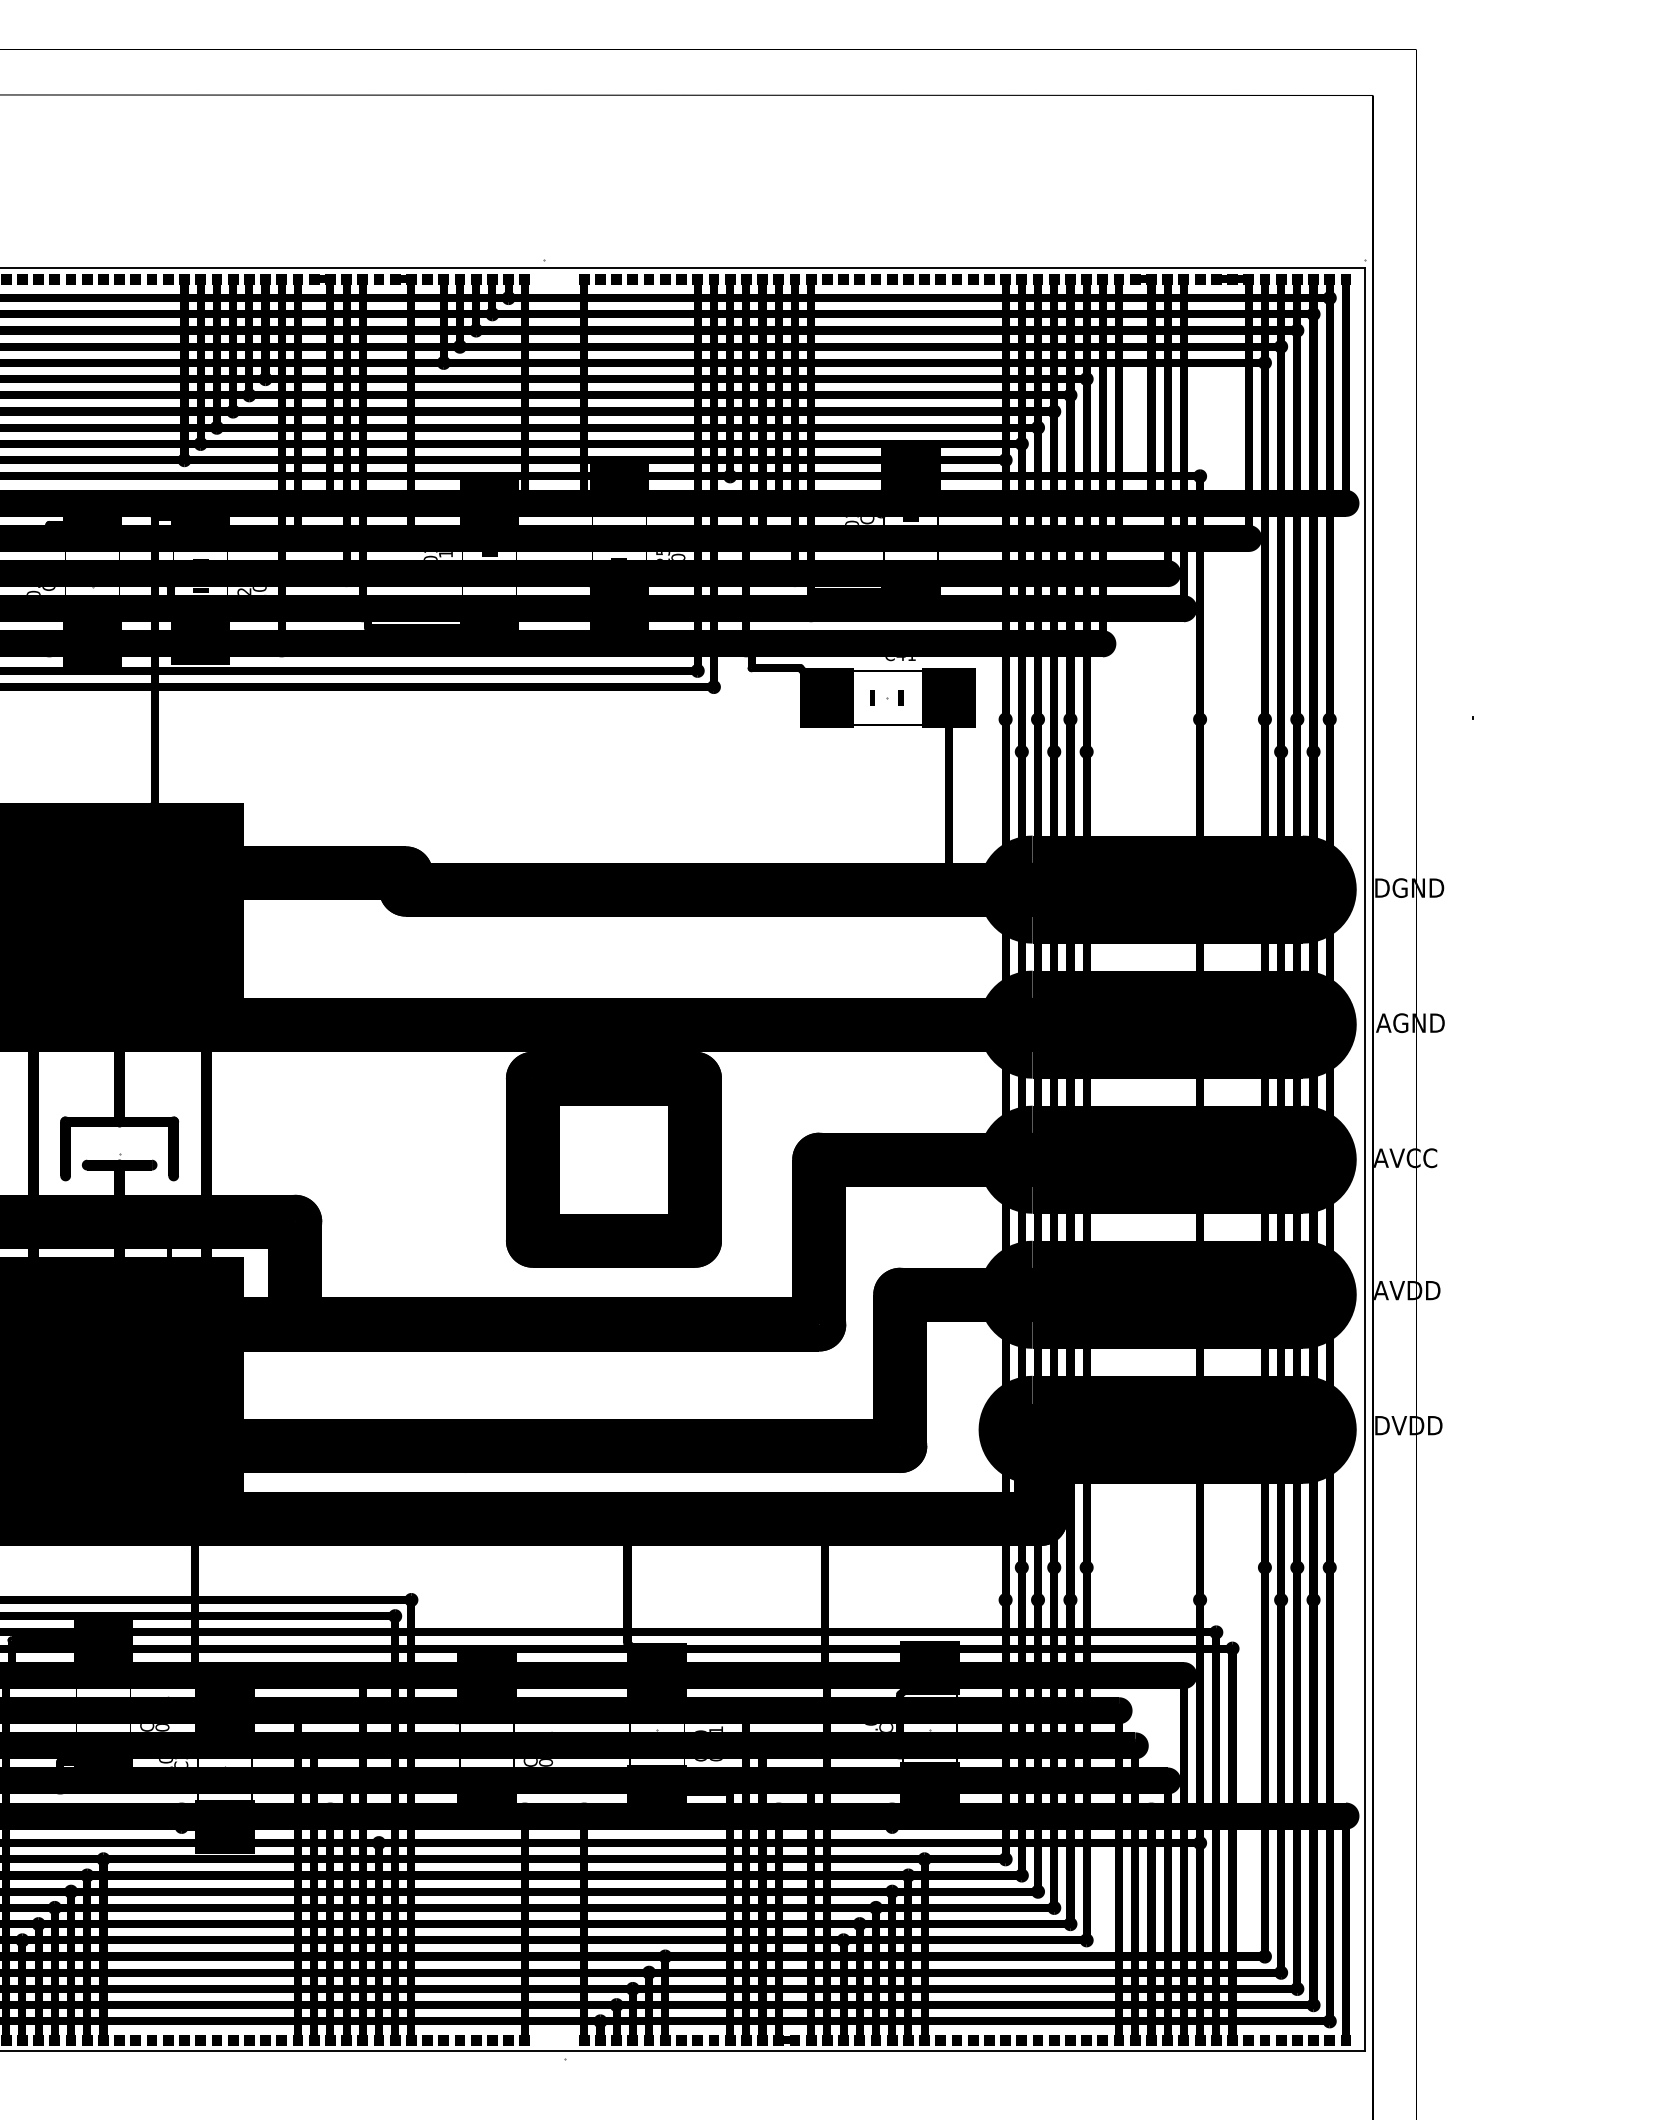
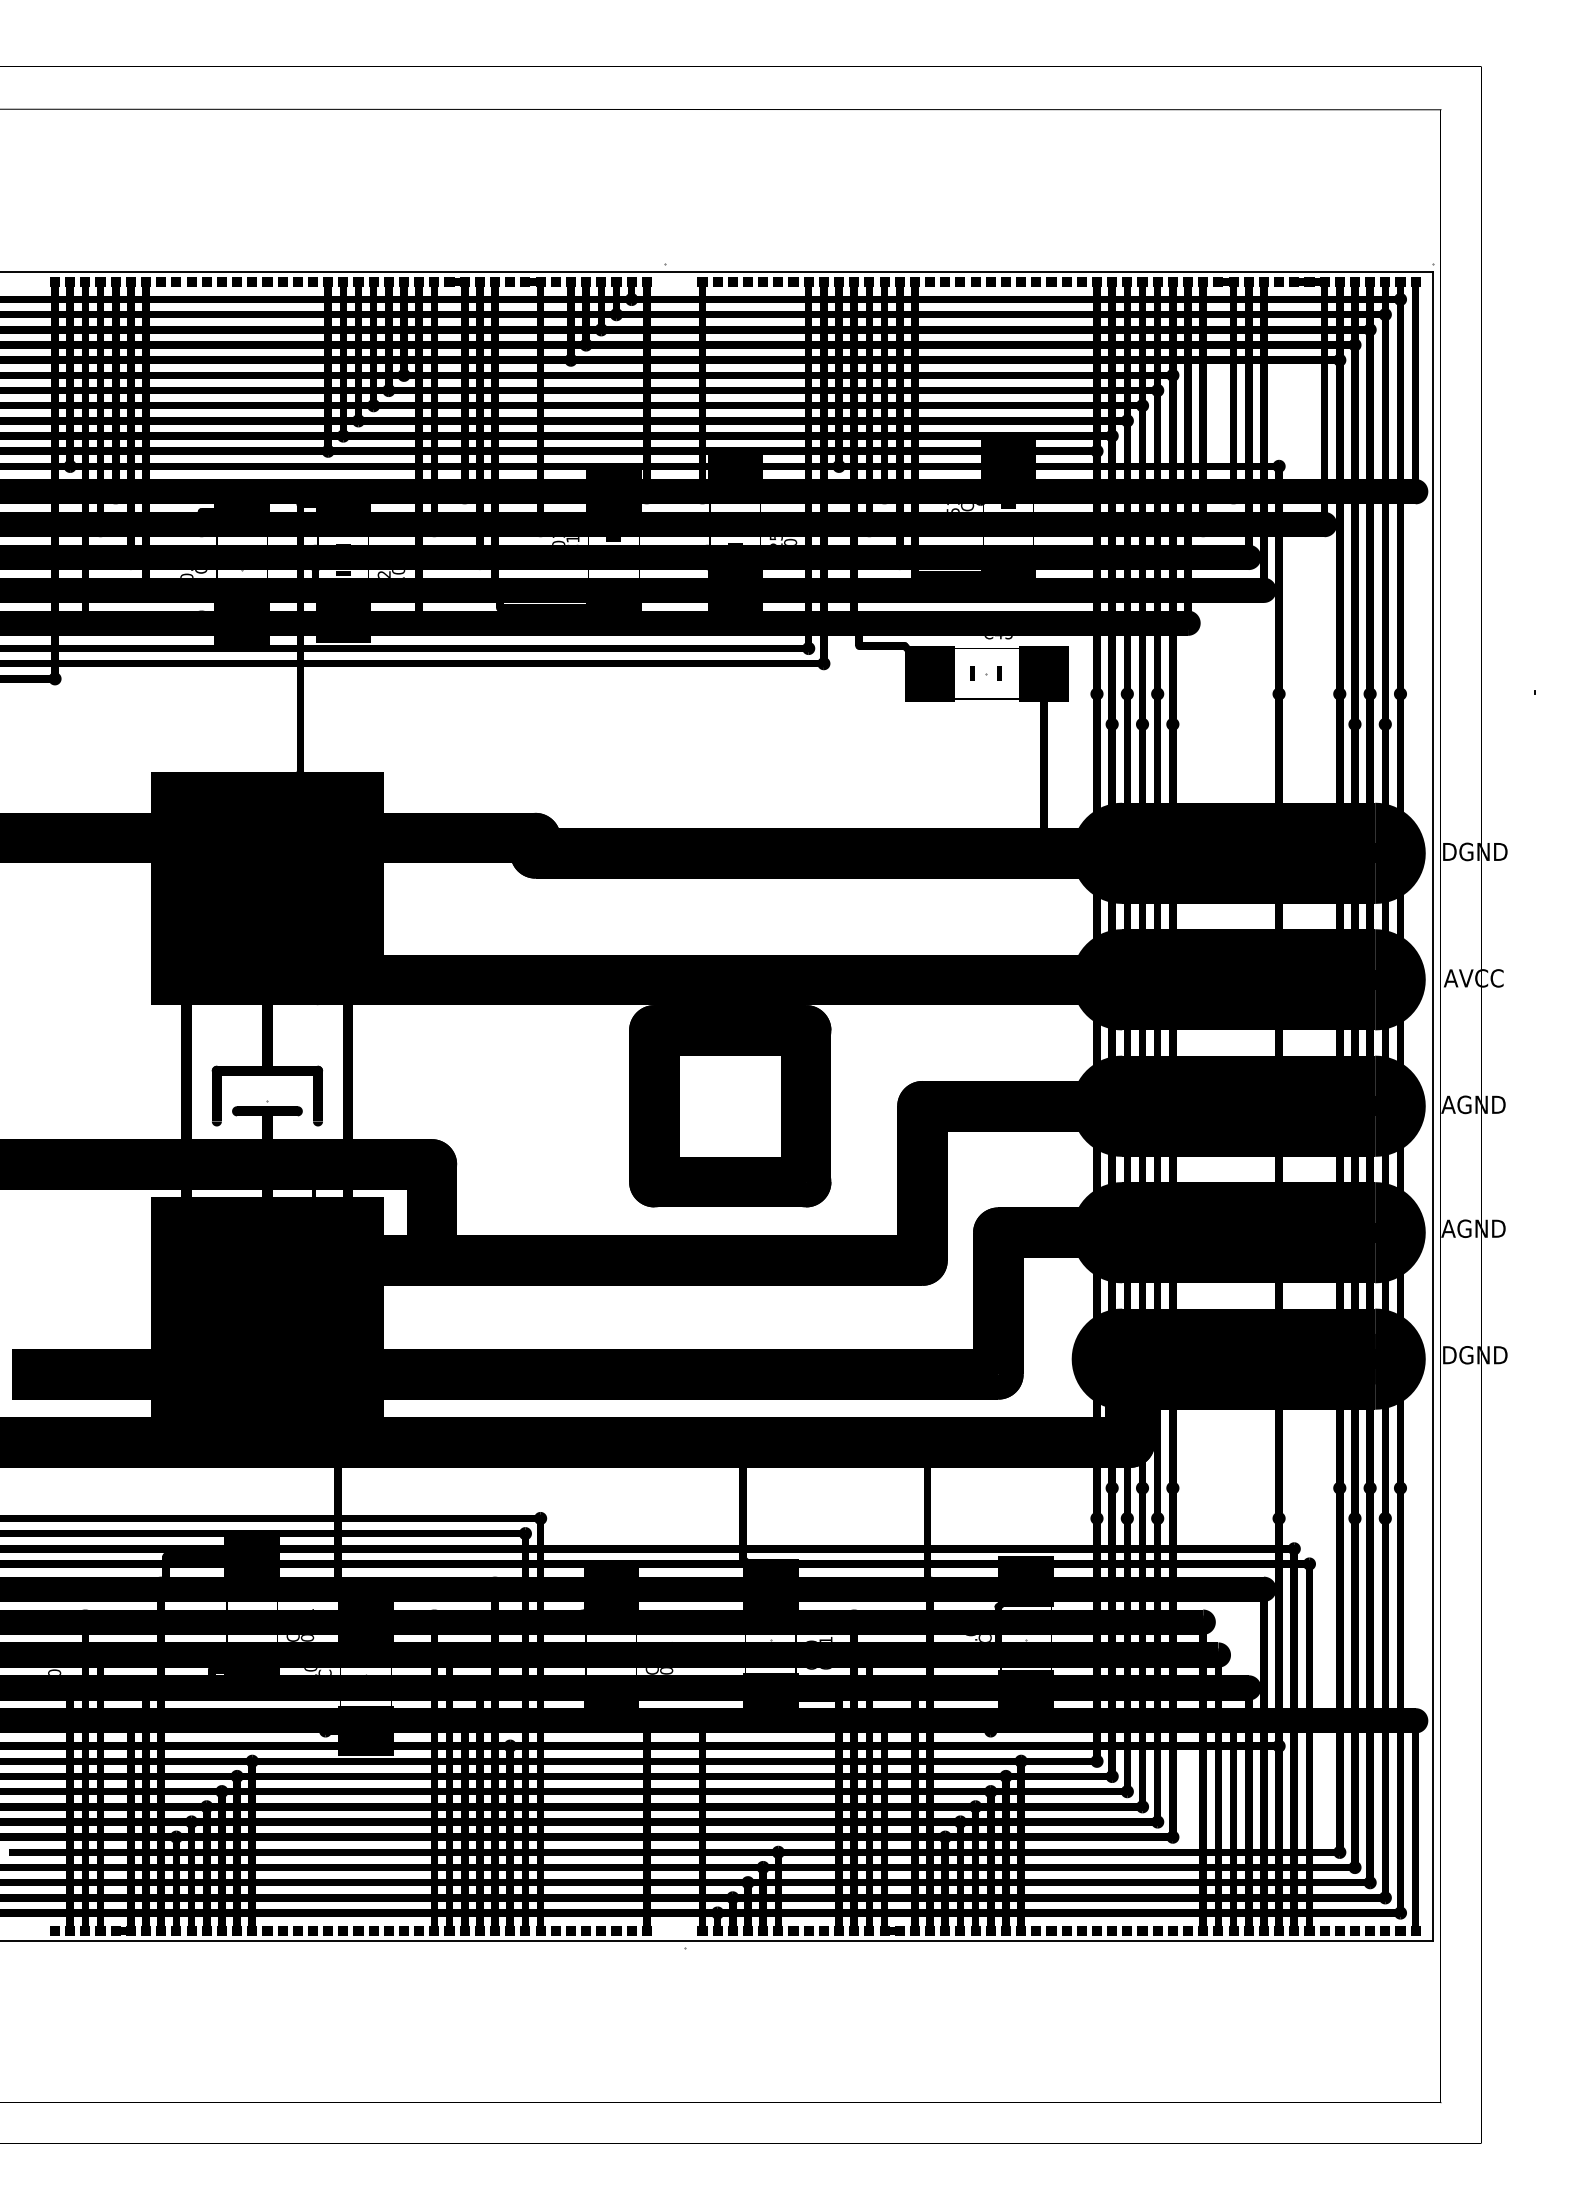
text: (851, 522) -> (952, 509), 0.01 -> 0.51
text: (911, 659) -> (1008, 637), C41 -> C45
text: (1418, 1023) -> (1483, 978), AGND -> AVCC
text: (1415, 1157) -> (1480, 1104), AVCC -> AGND
text: (1415, 1290) -> (1480, 1228), AVDD -> AGND
text: (1417, 1425) -> (1482, 1355), DVDD -> DGND

